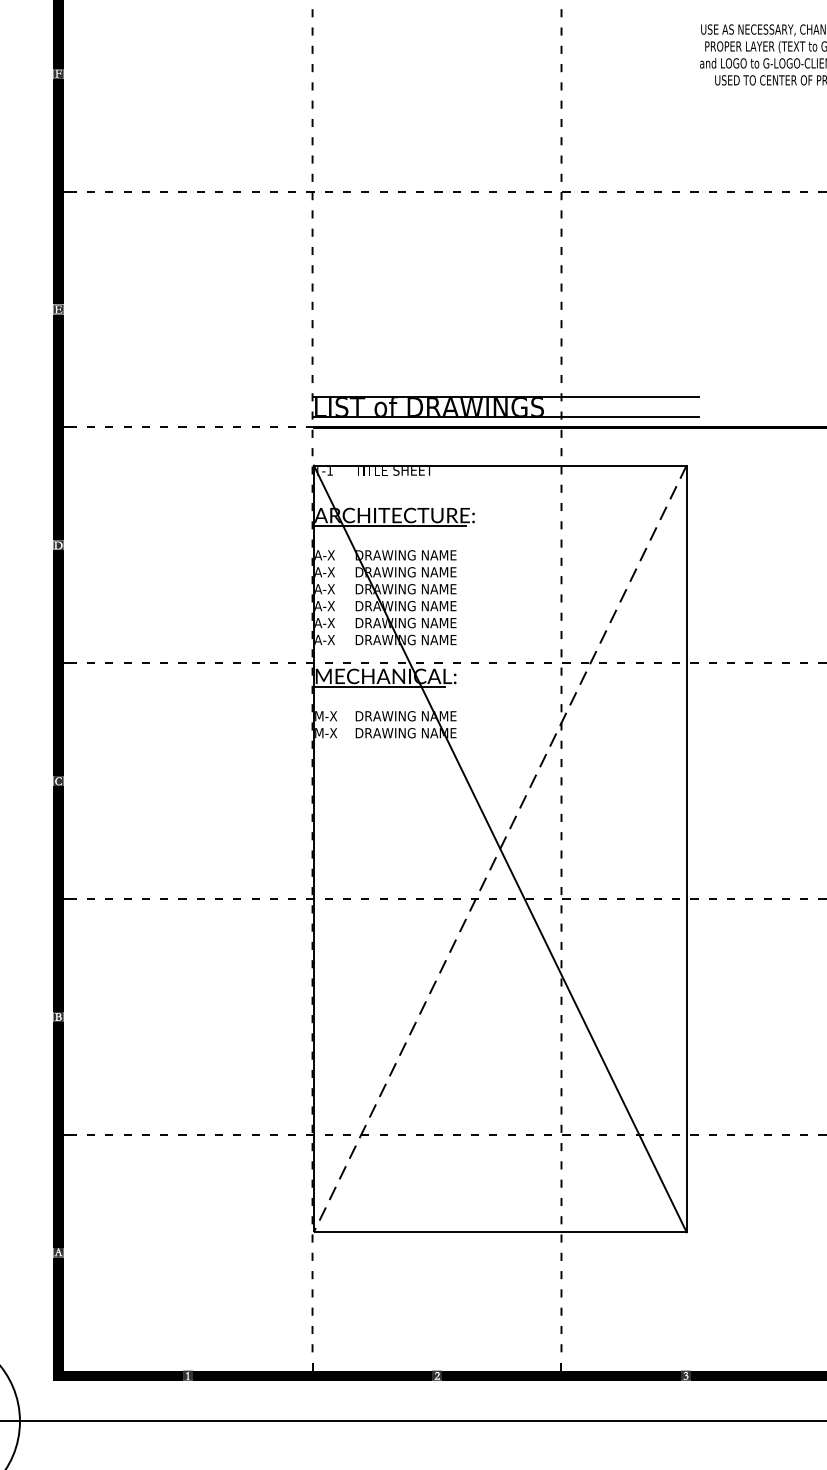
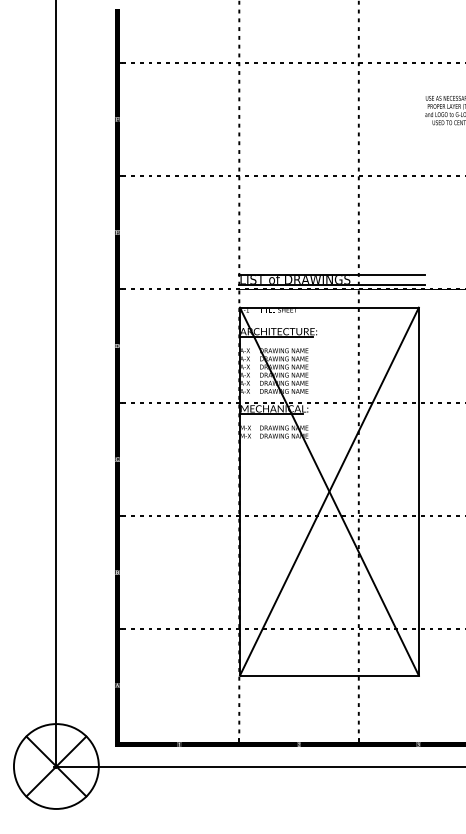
line: (500, 848) -> (329, 491), dashed -> solid

